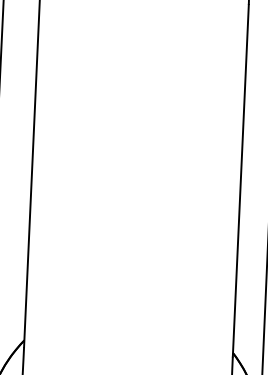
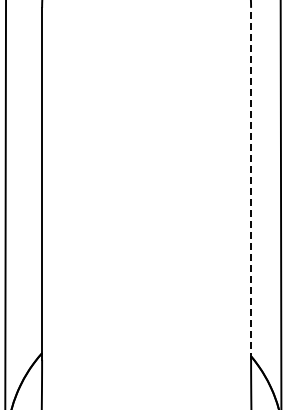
line: (241, 180) -> (251, 183), solid -> dashed

